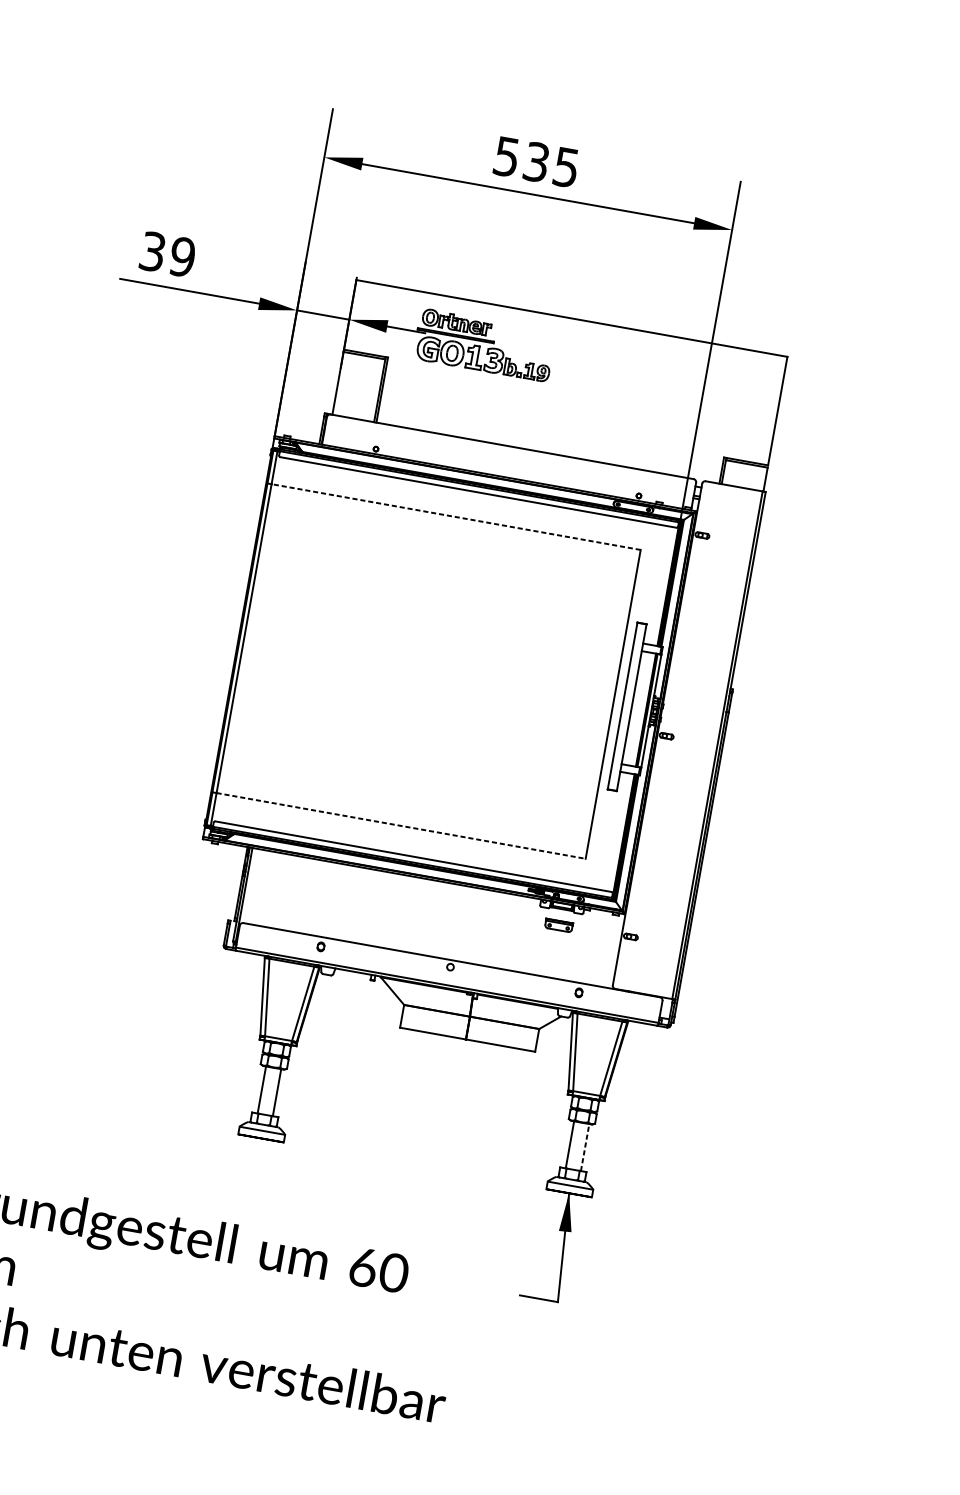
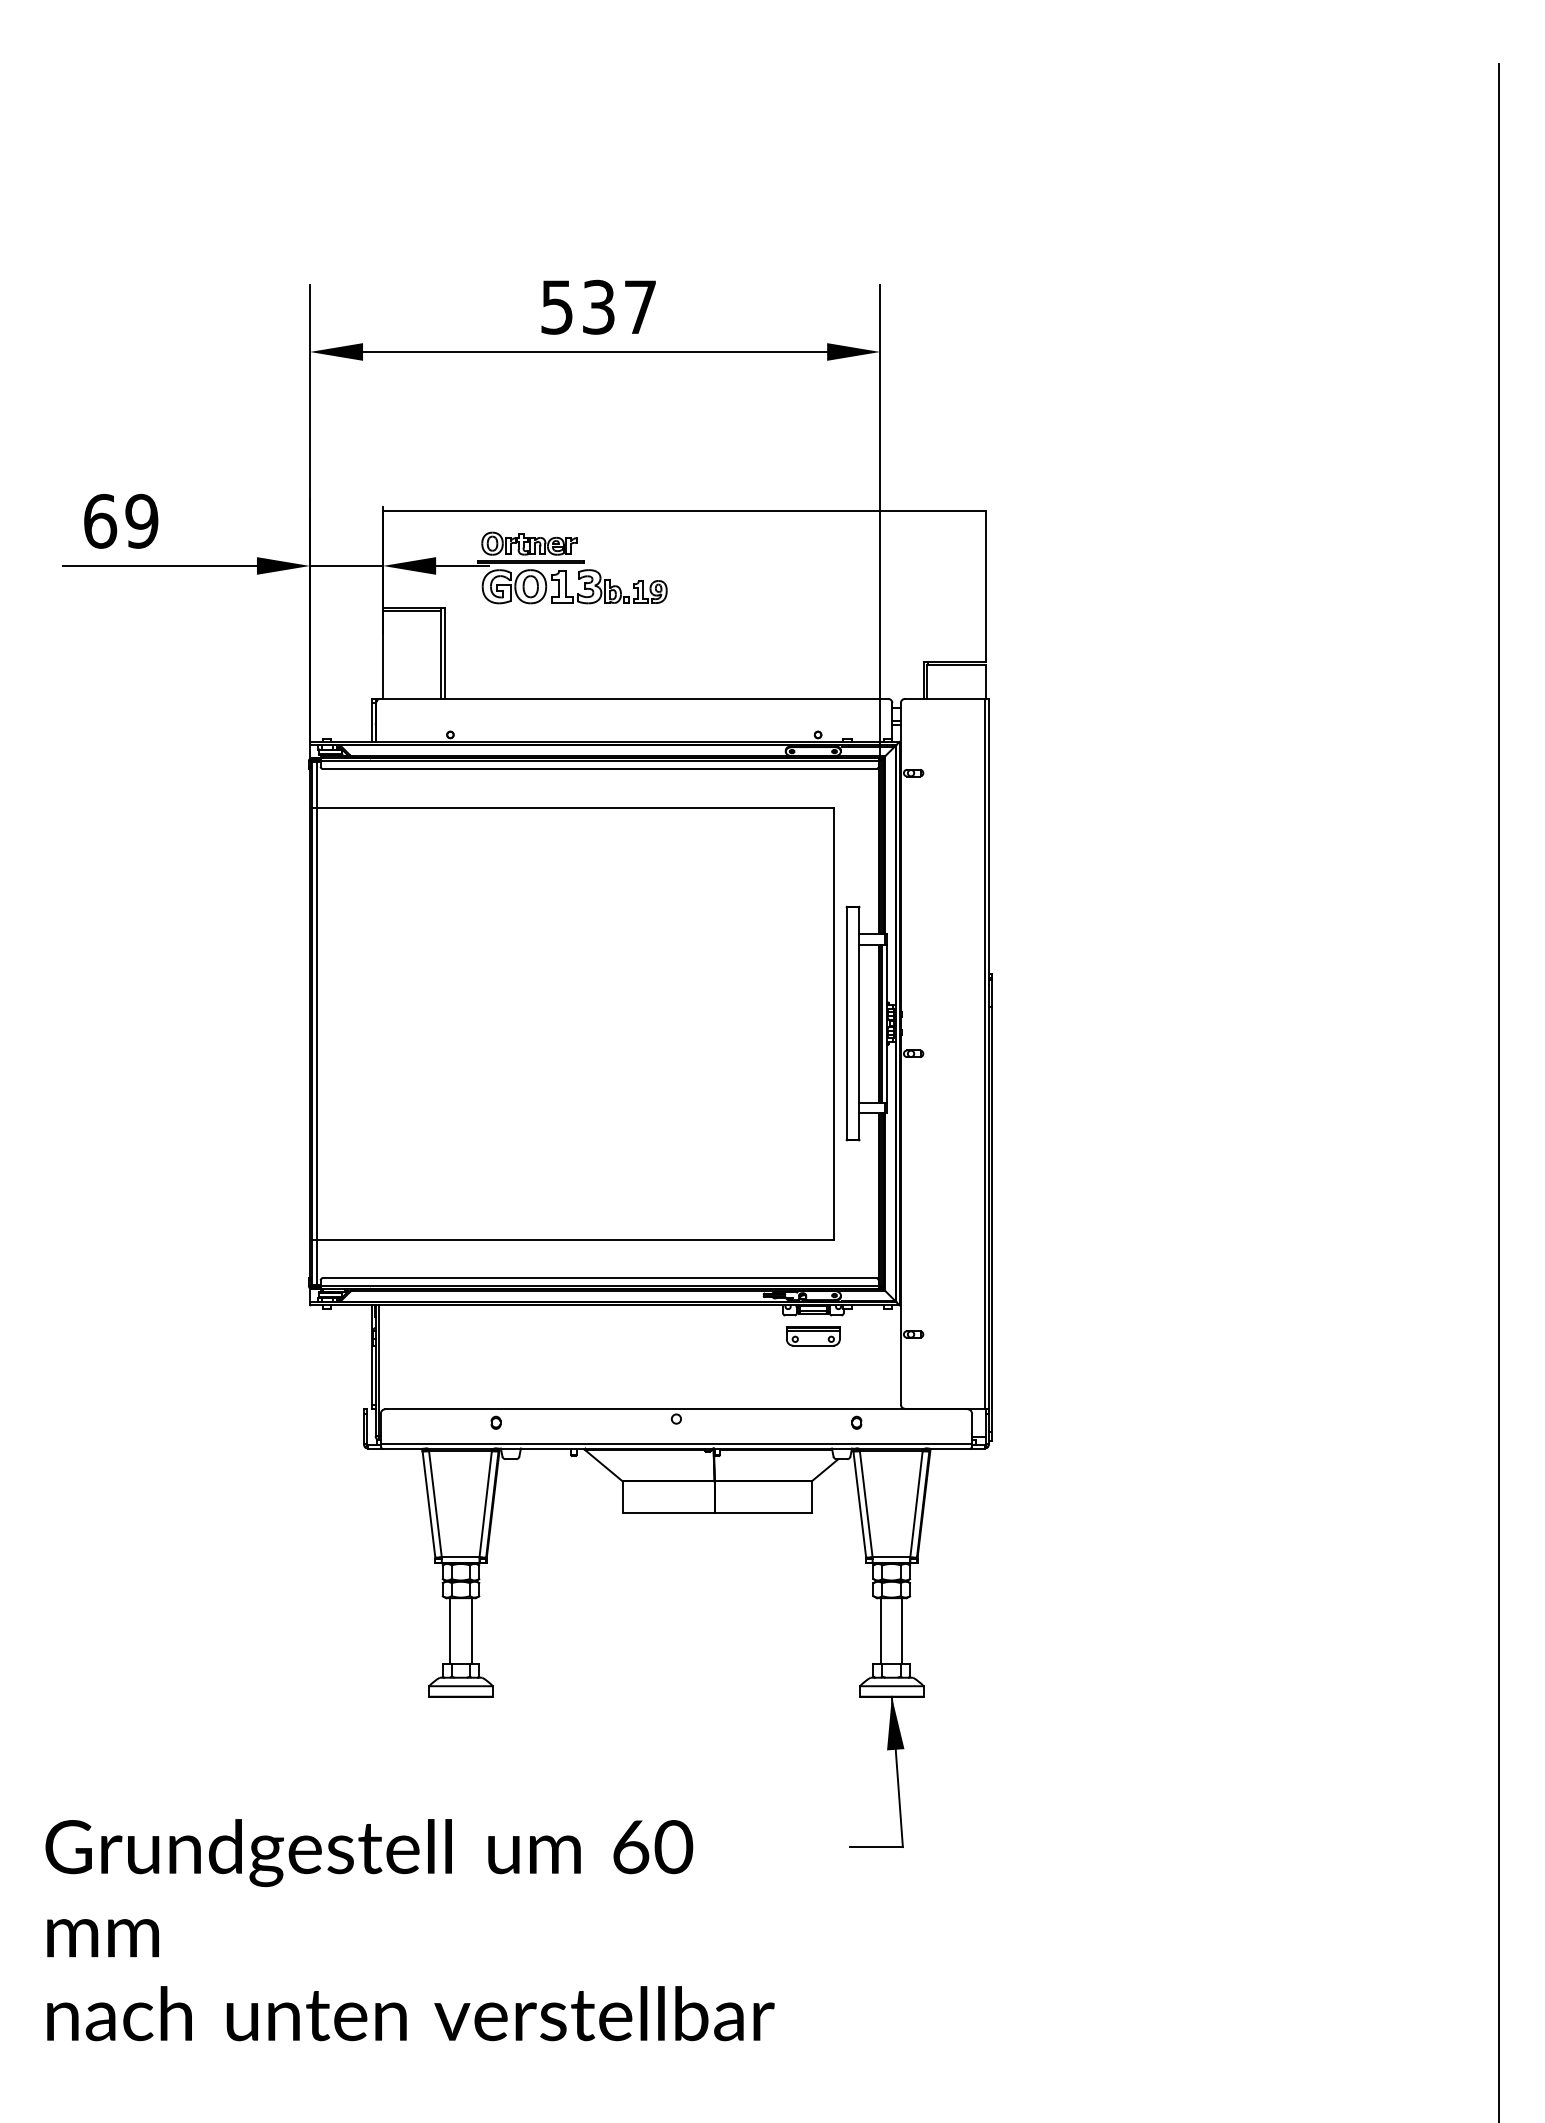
text: (565, 167) -> (639, 307), 535 -> 537
text: (153, 251) -> (100, 520), 39 -> 69
line: (455, 516) -> (574, 807), dashed -> solid
line: (401, 825) -> (575, 1239), dashed -> solid
part: (559, 925) -> (813, 1336), size x1.43
line: (585, 1147) -> (902, 1631), dashed -> solid

